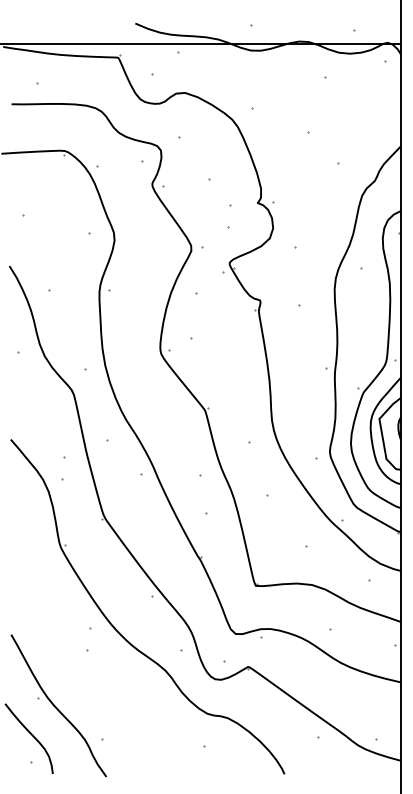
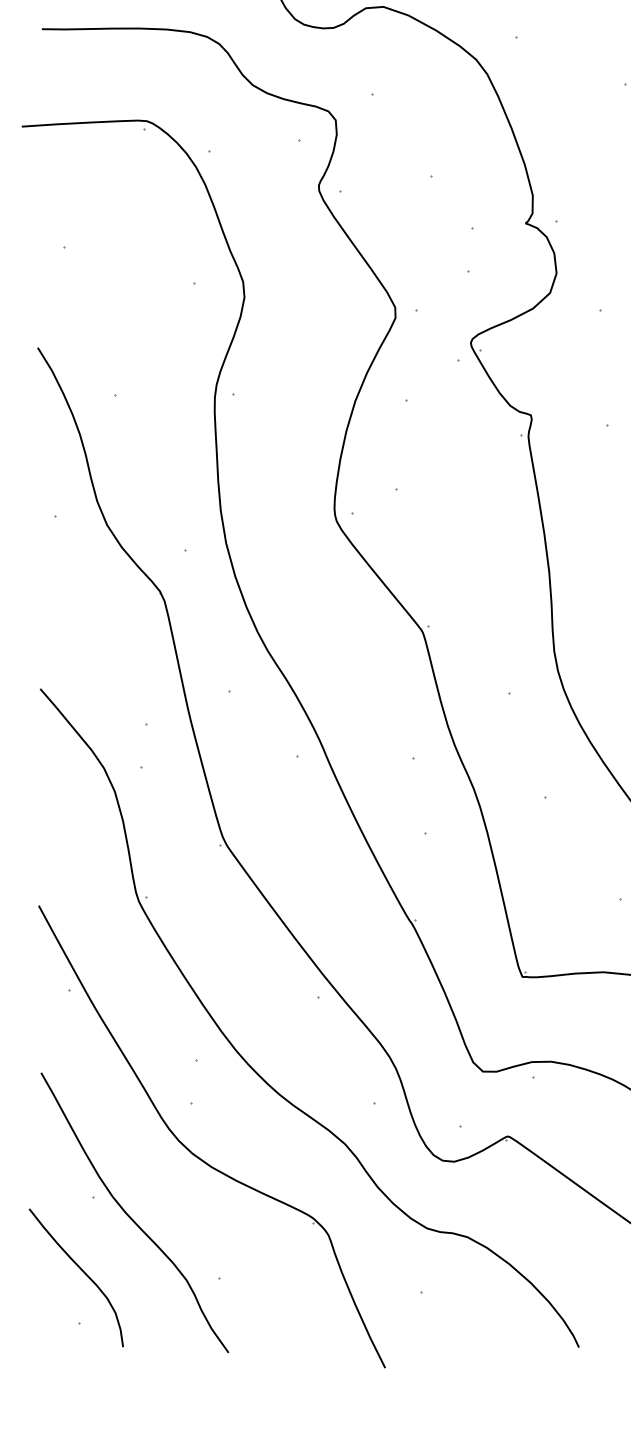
part: (91, 676) -> (199, 1155), added

